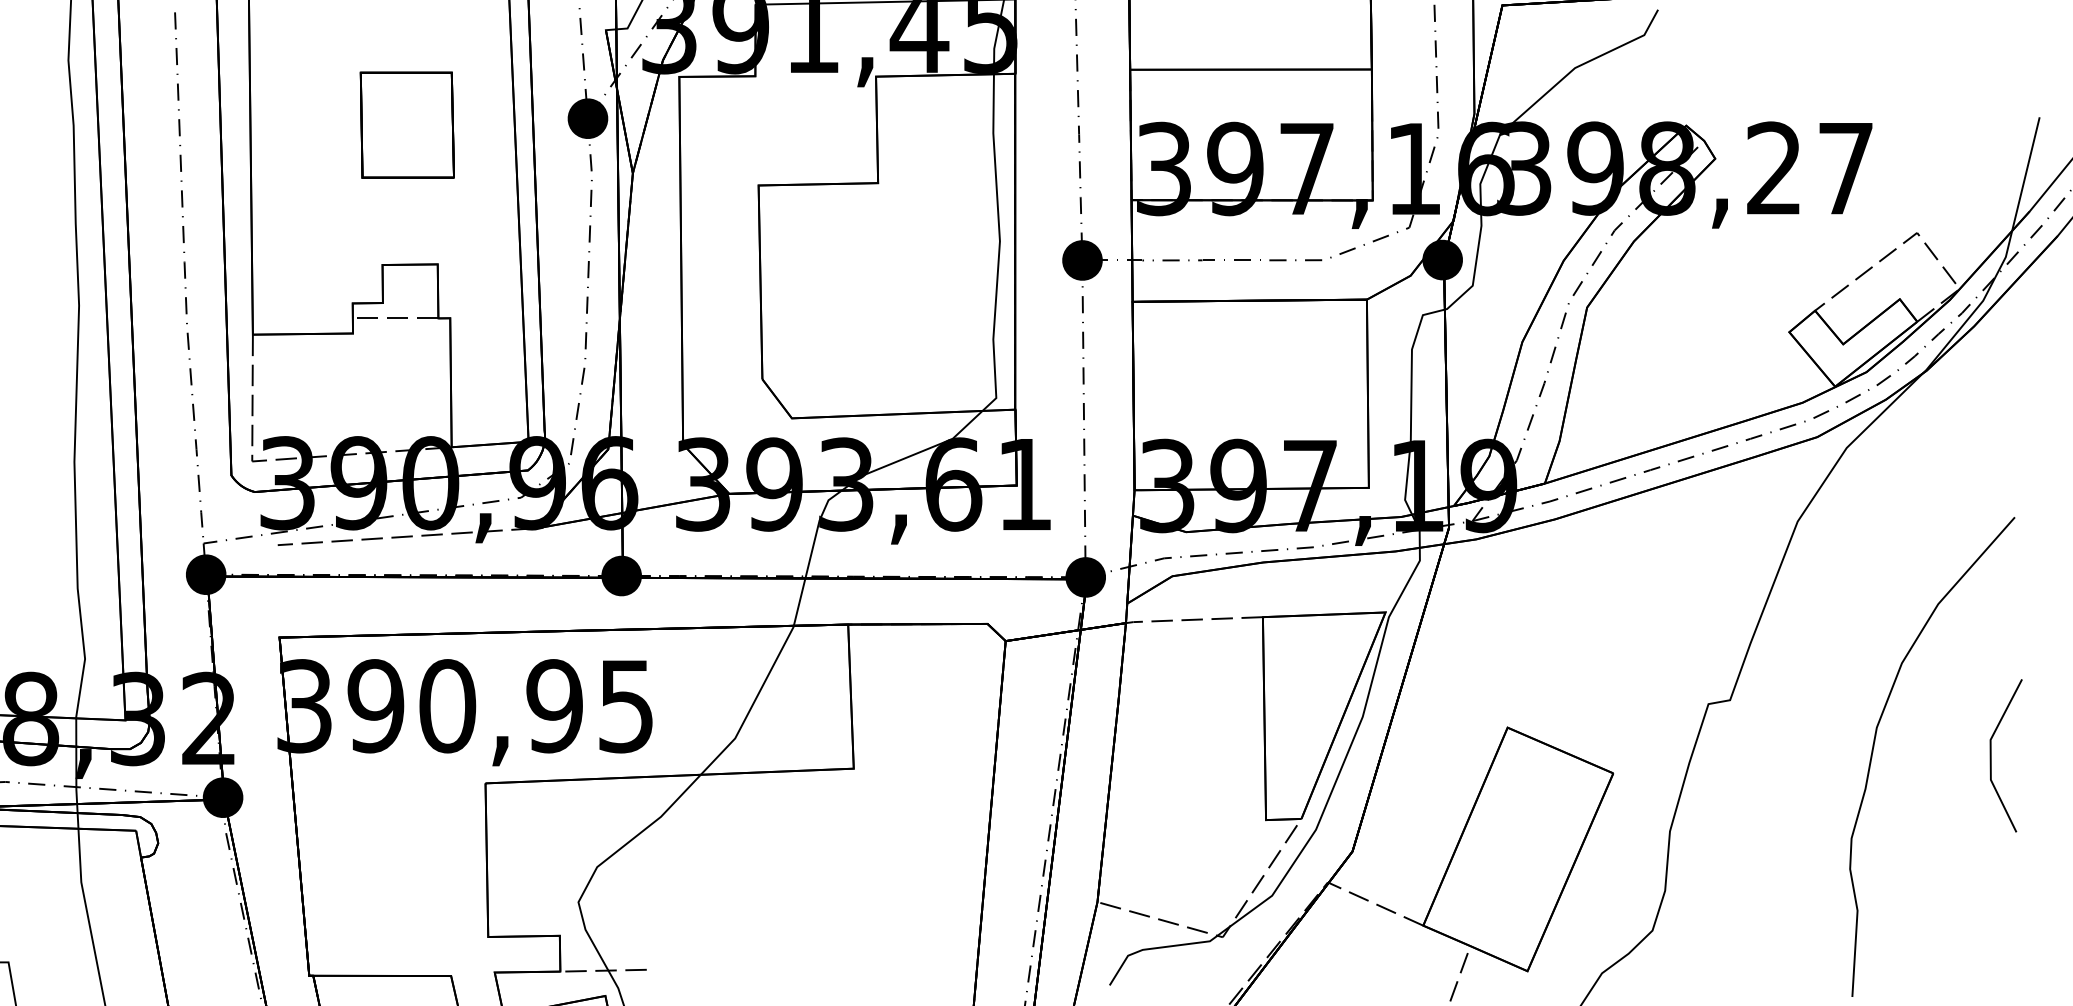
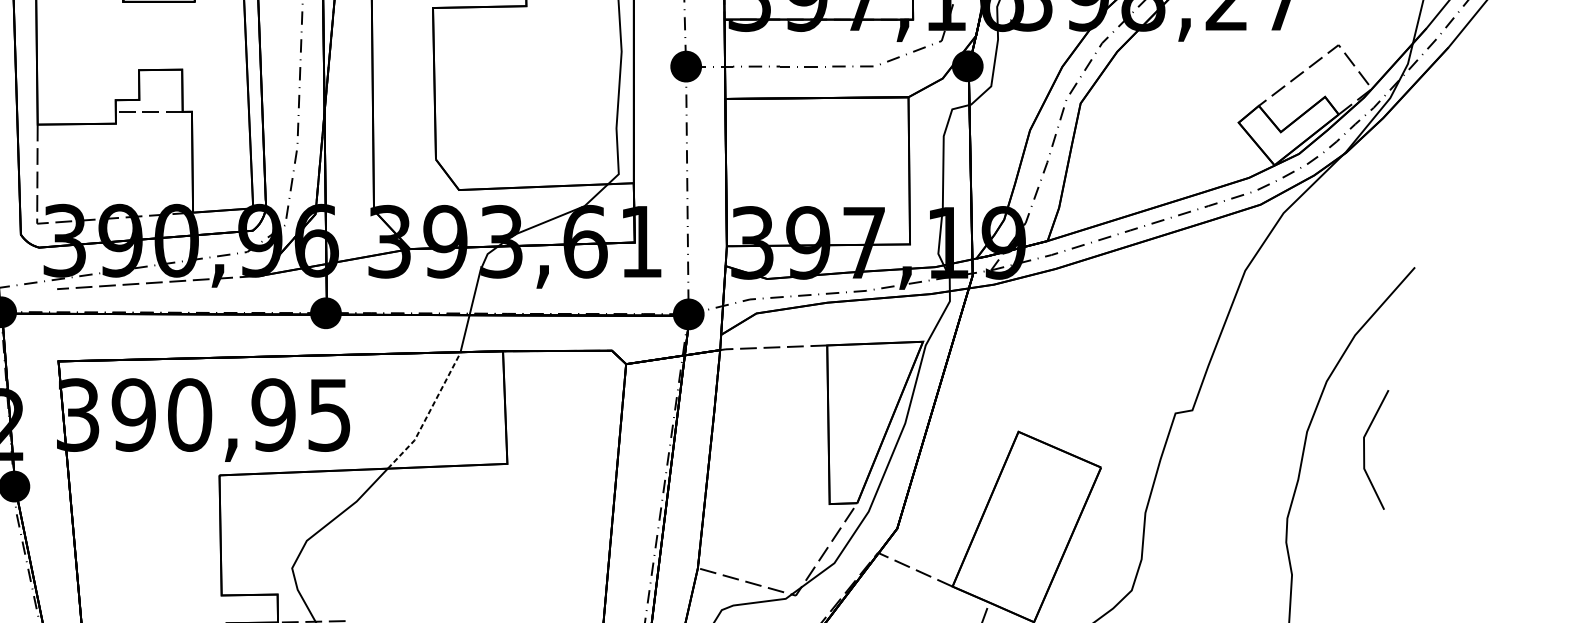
line: (753, 704) -> (429, 413), solid -> dashed
line: (1991, 755) -> (1364, 449), moved

